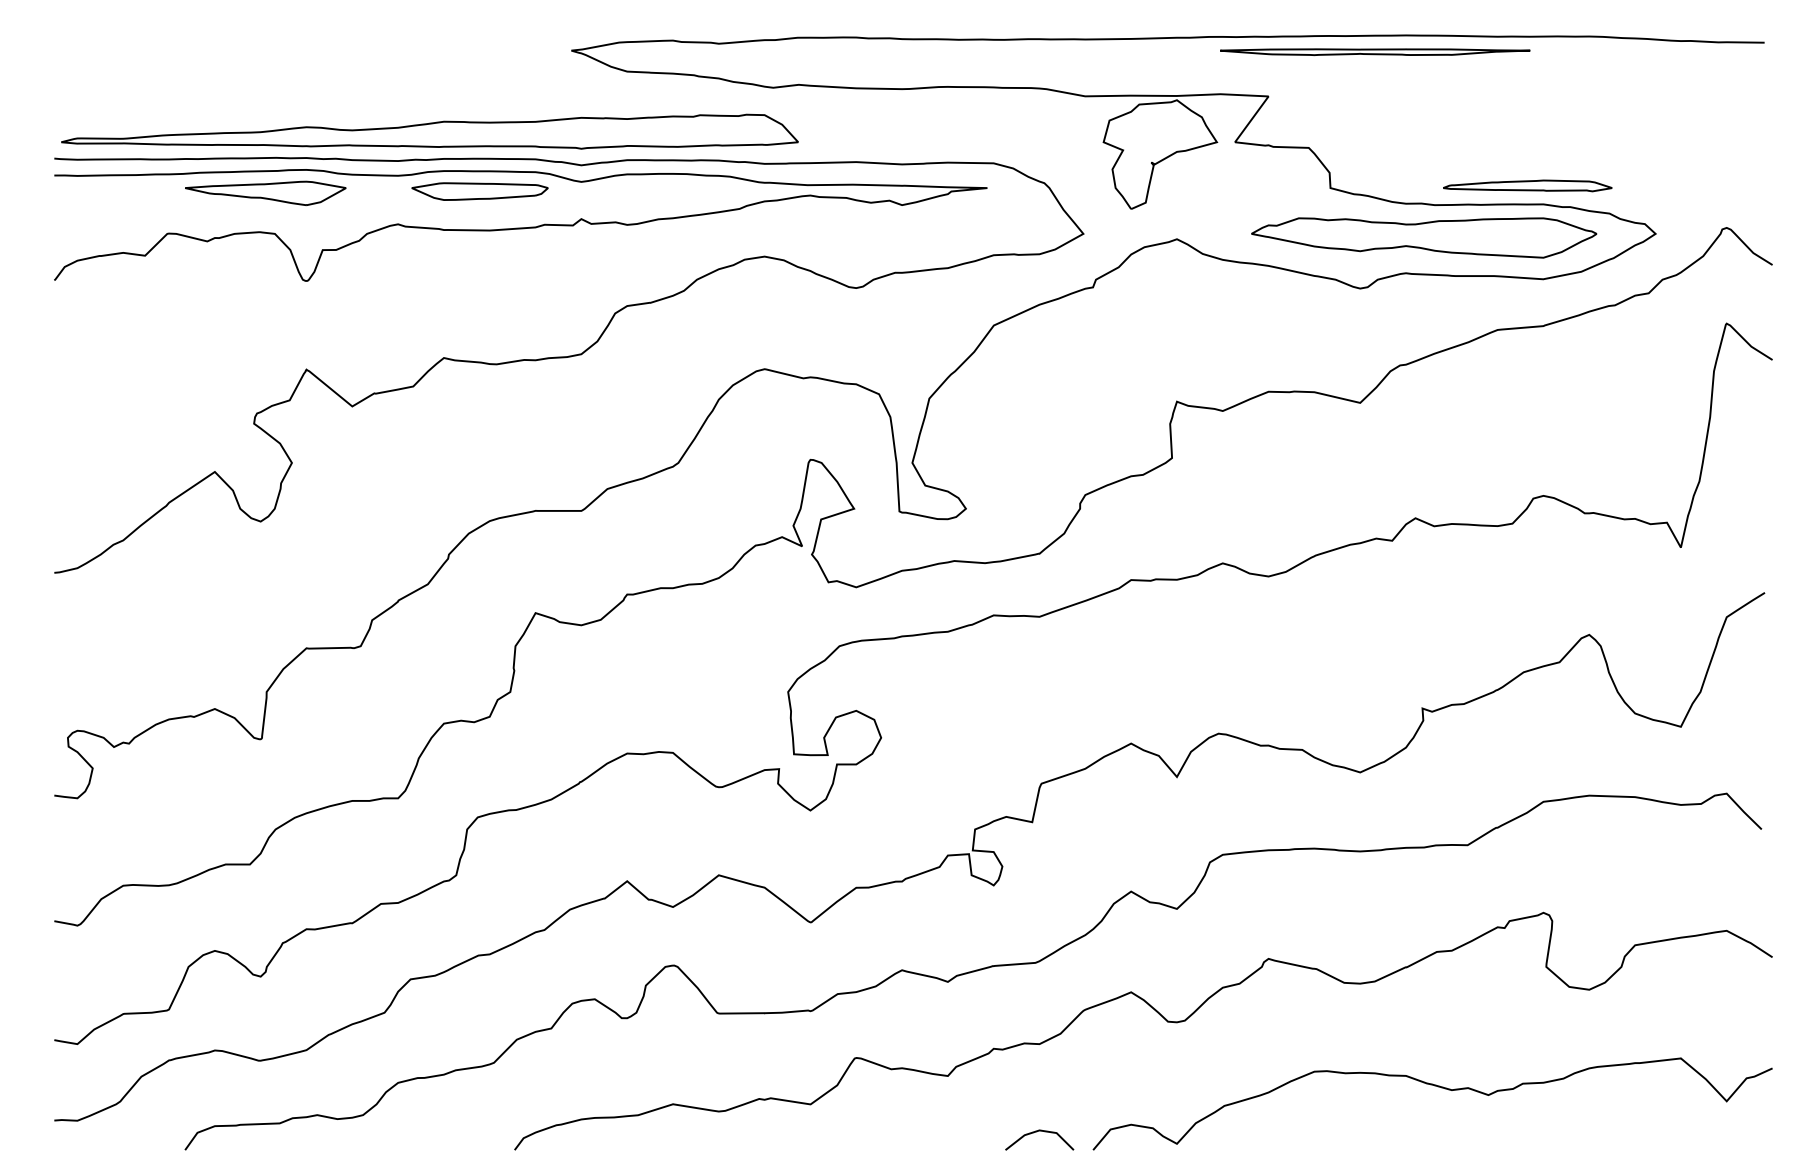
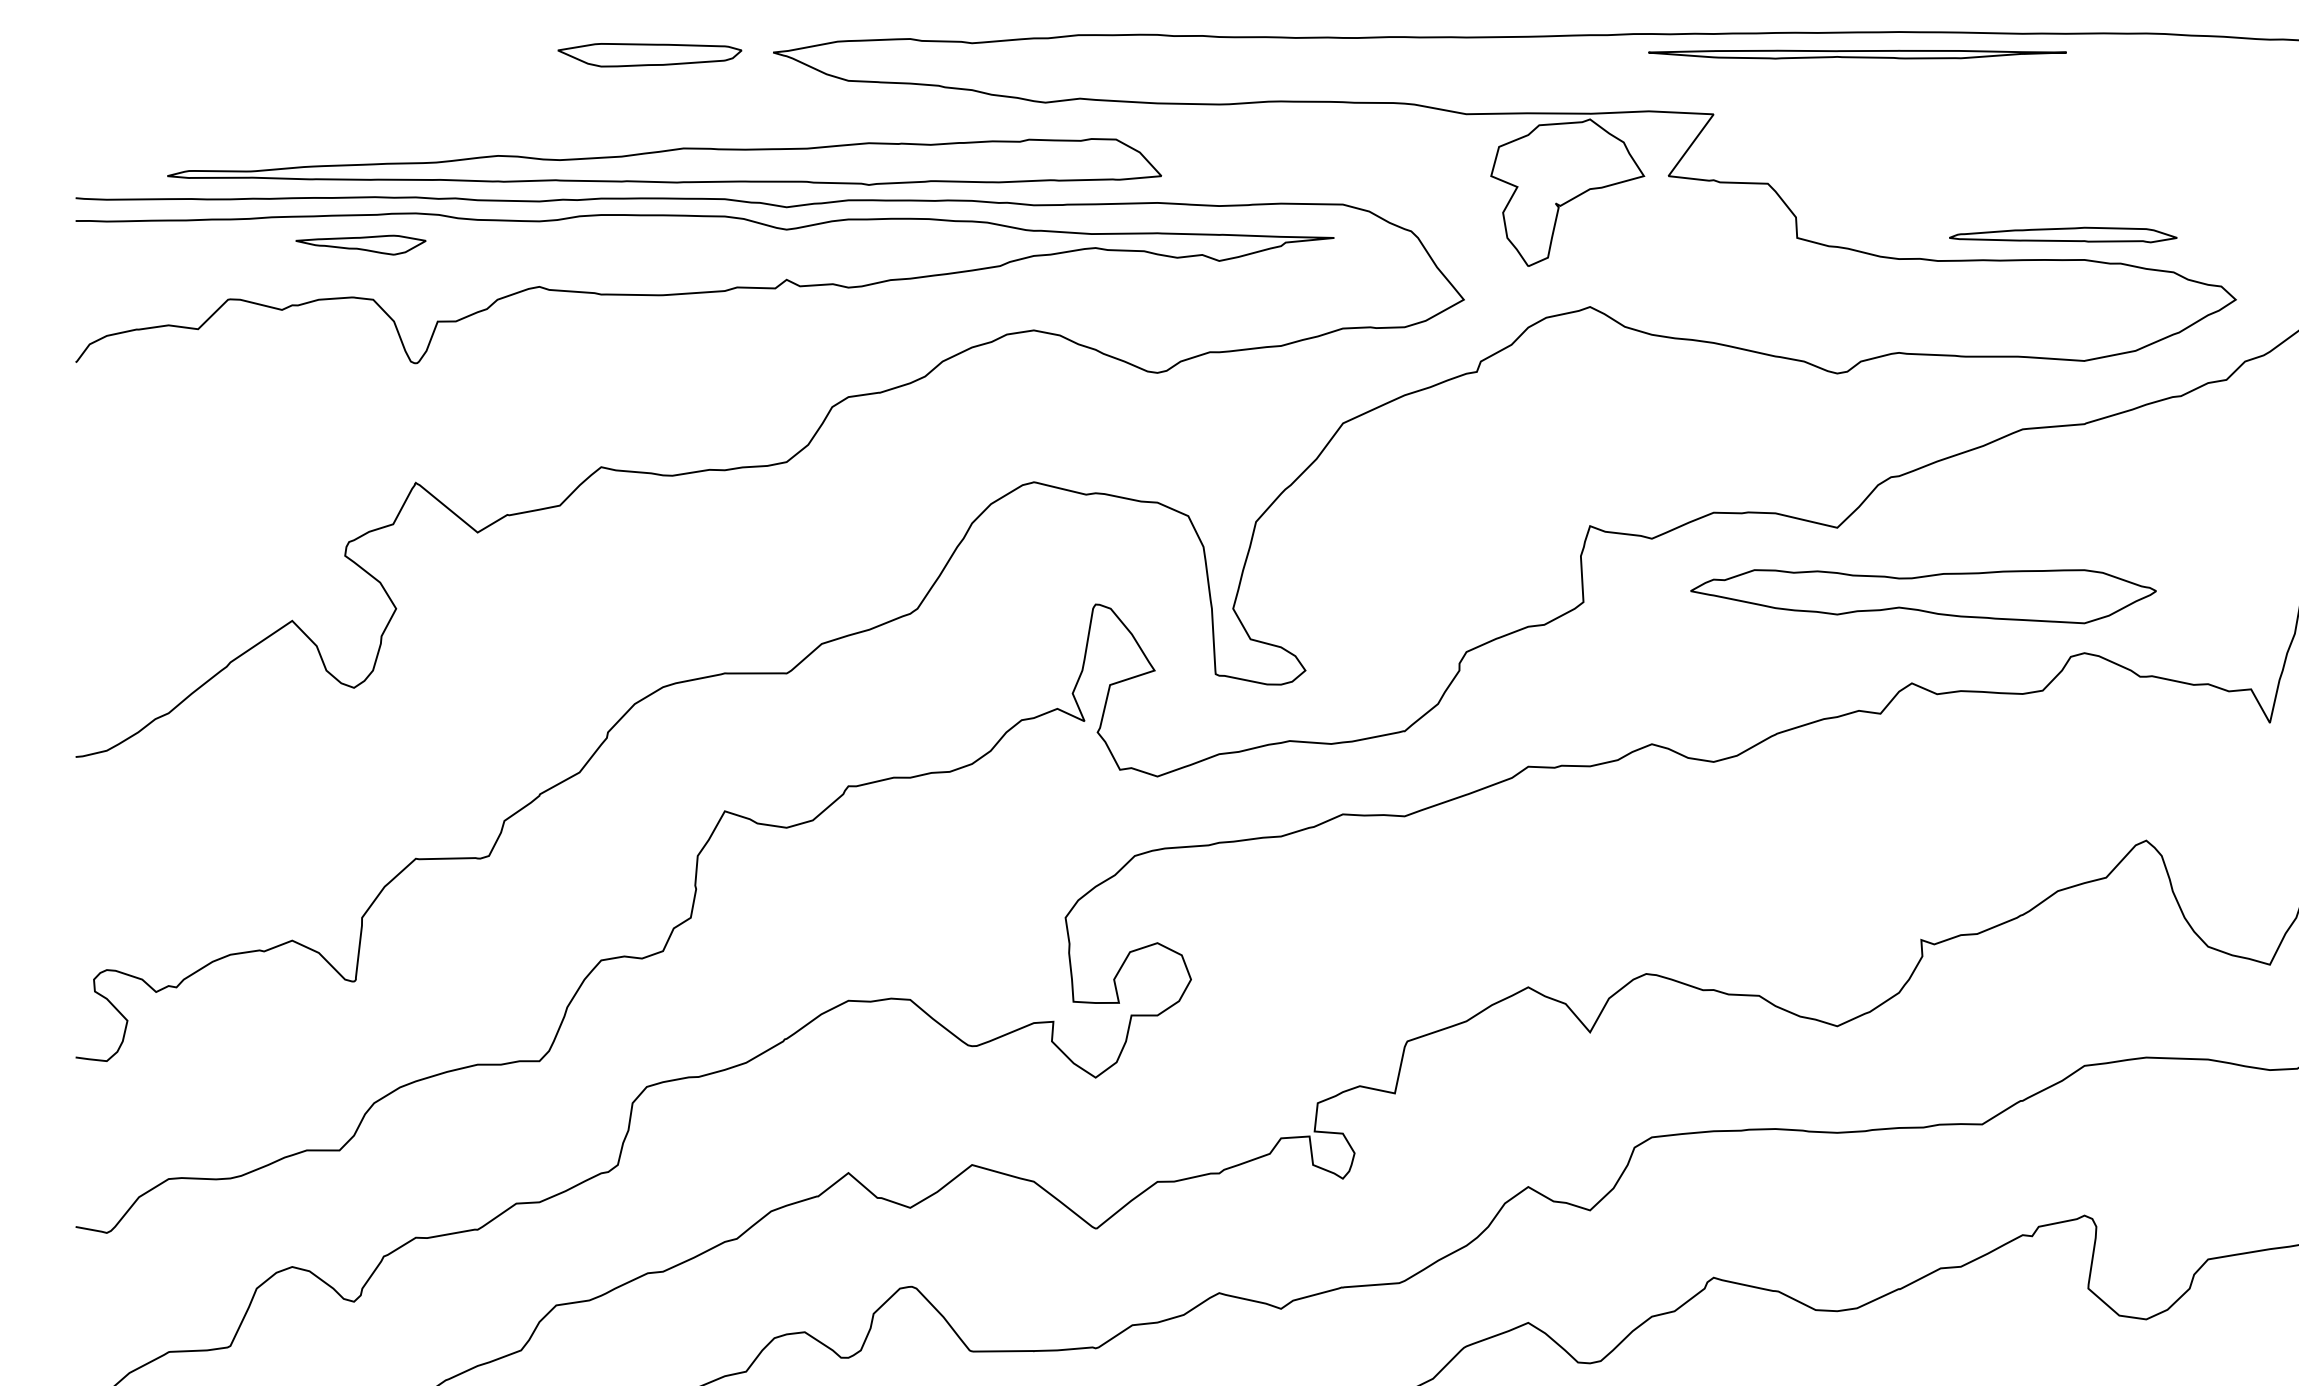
part: (429, 131) -> (664, 161), moved
part: (479, 191) -> (649, 55), moved
part: (265, 193) -> (360, 245), size x0.6
part: (1424, 237) -> (1924, 596), moved

